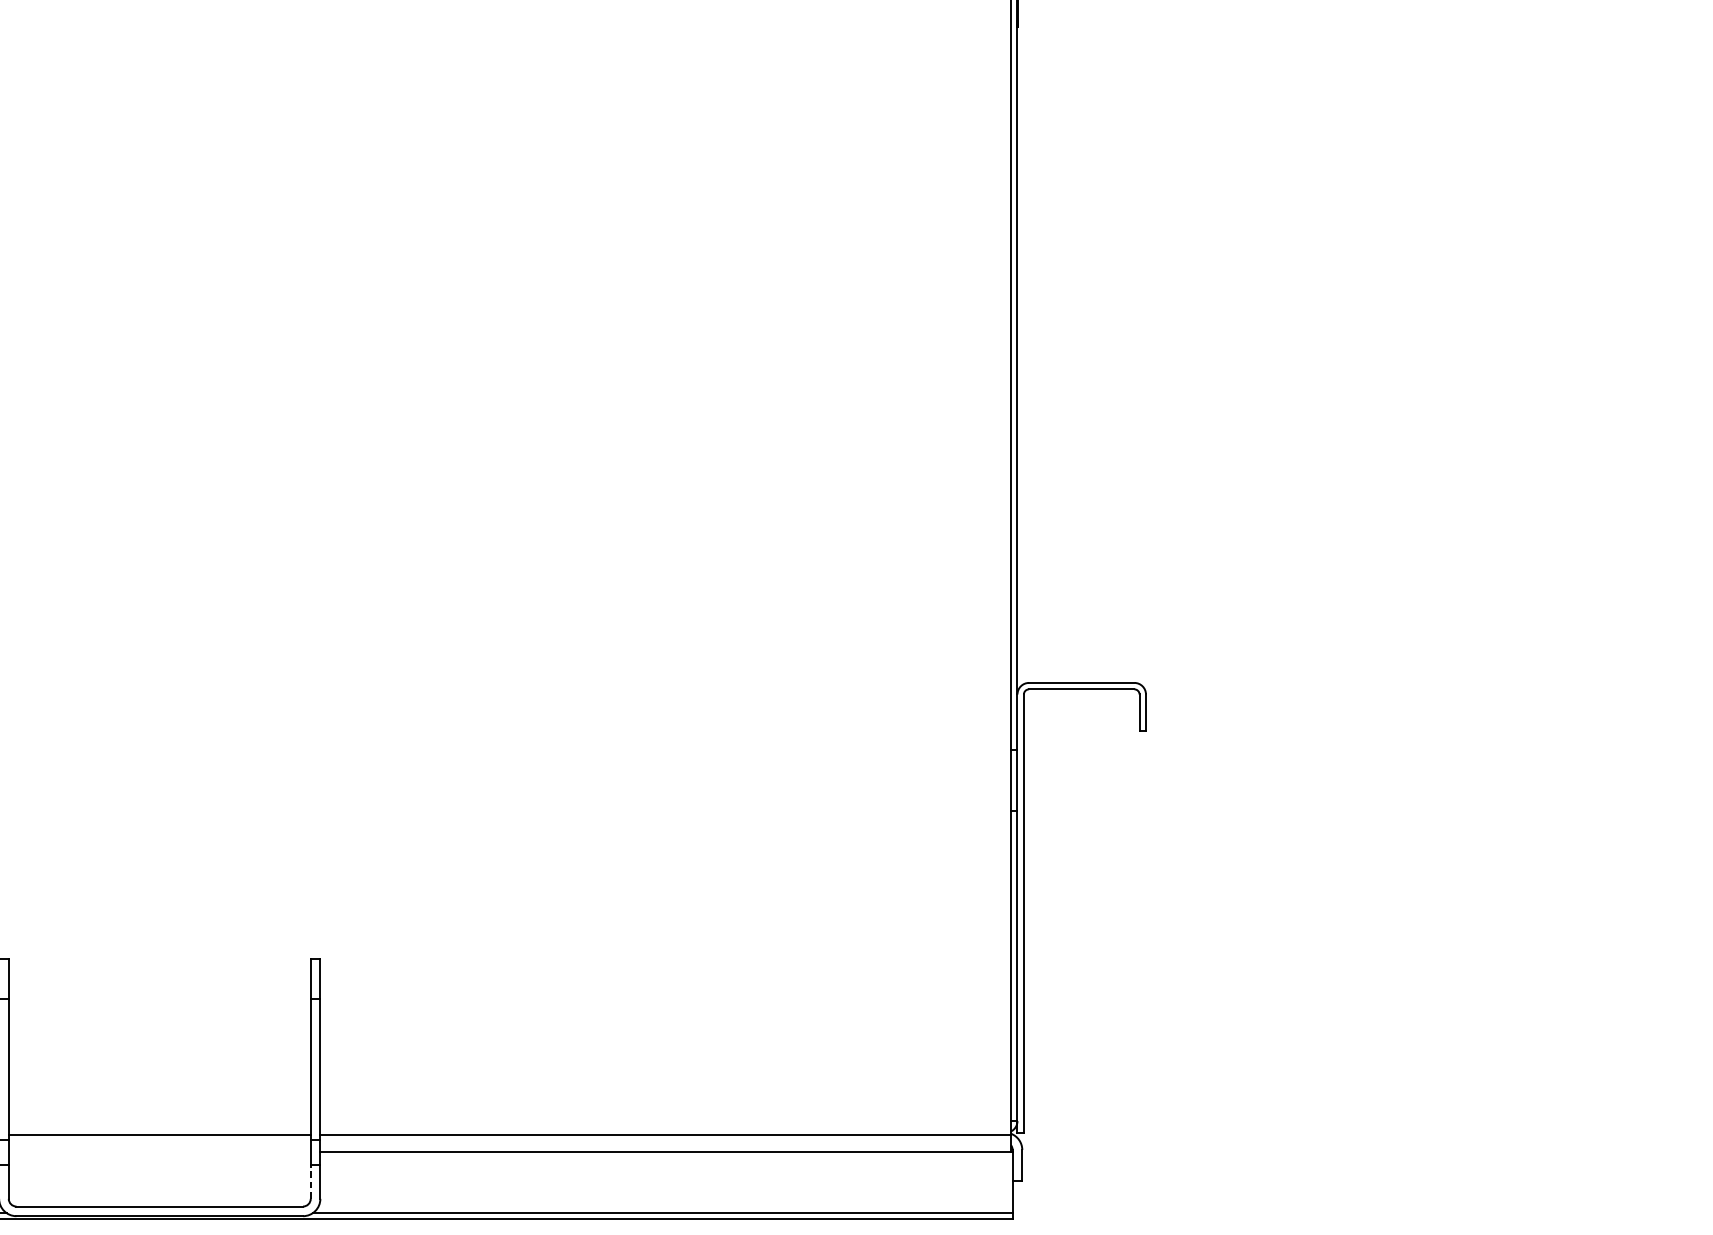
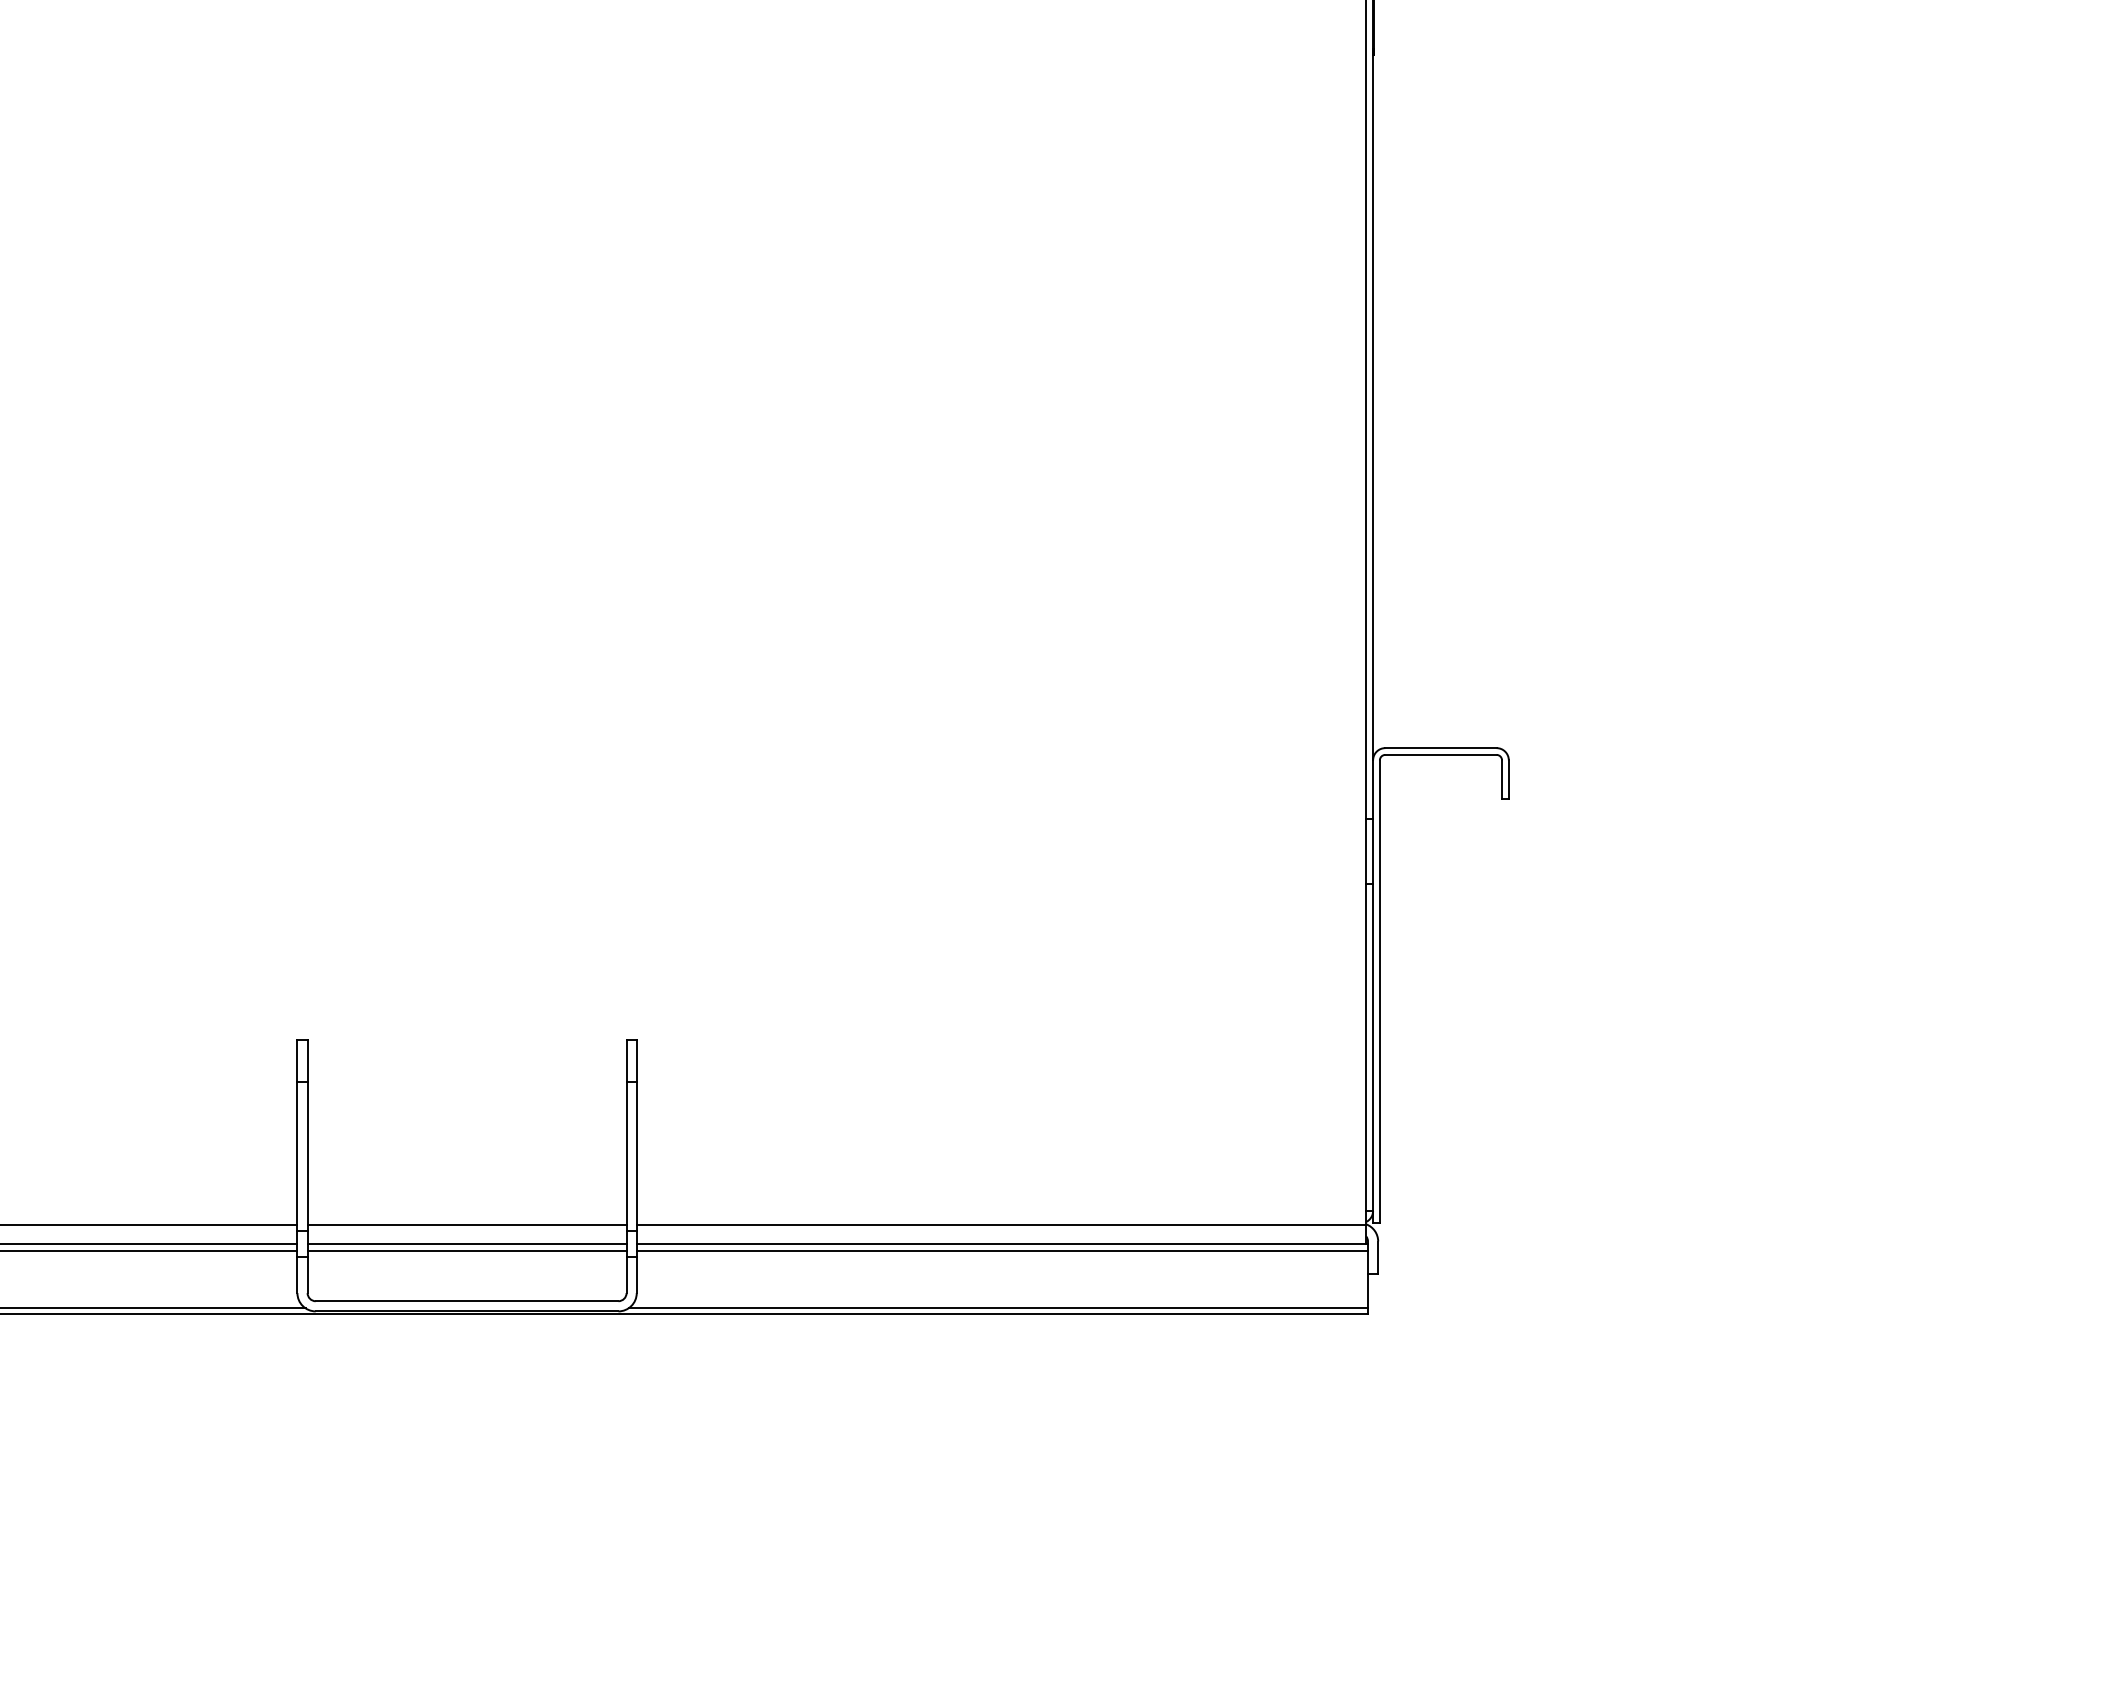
line: (159, 1151) -> (466, 1243), added
line: (159, 1158) -> (466, 1250), added
line: (666, 1158) -> (1002, 1250), added
line: (310, 1182) -> (626, 1275), dashed -> solid

